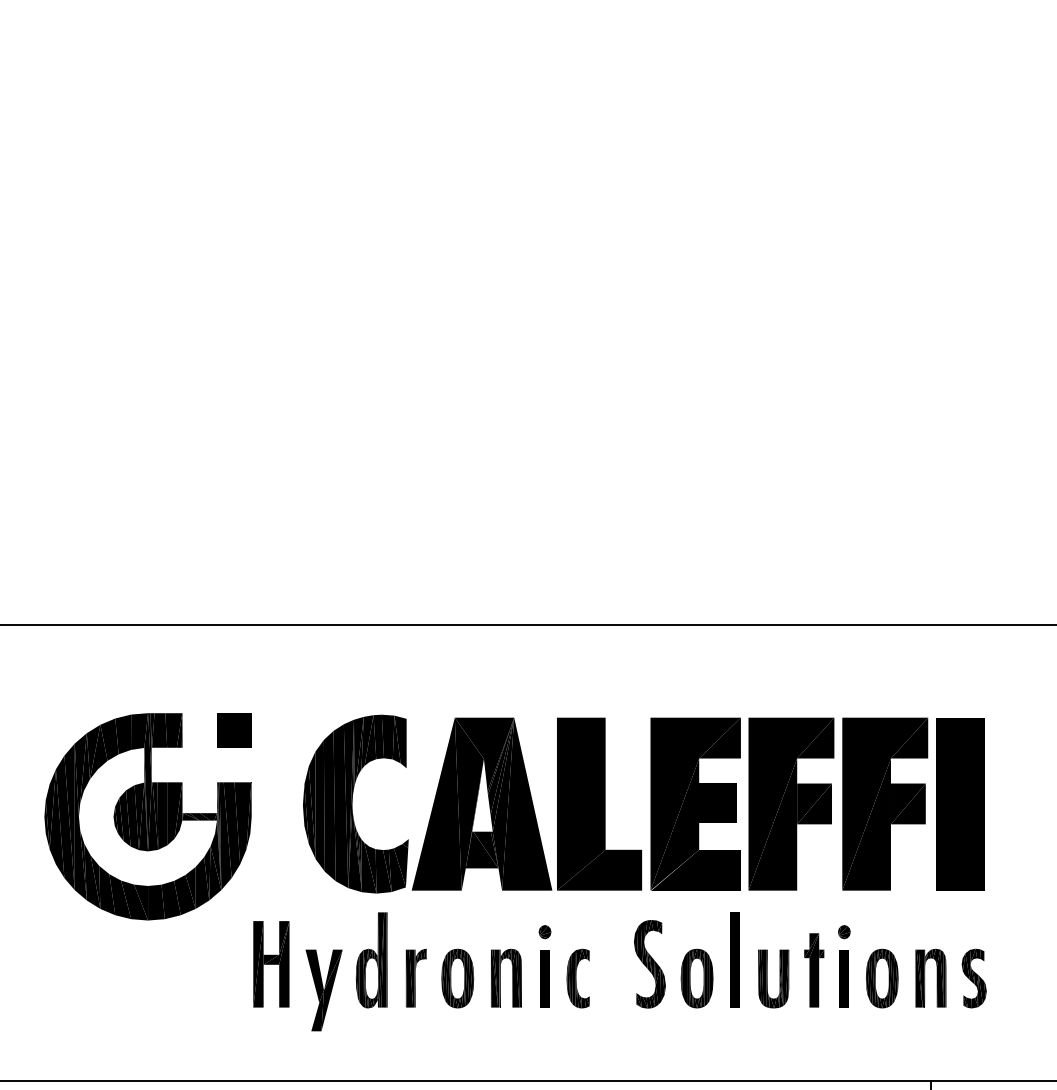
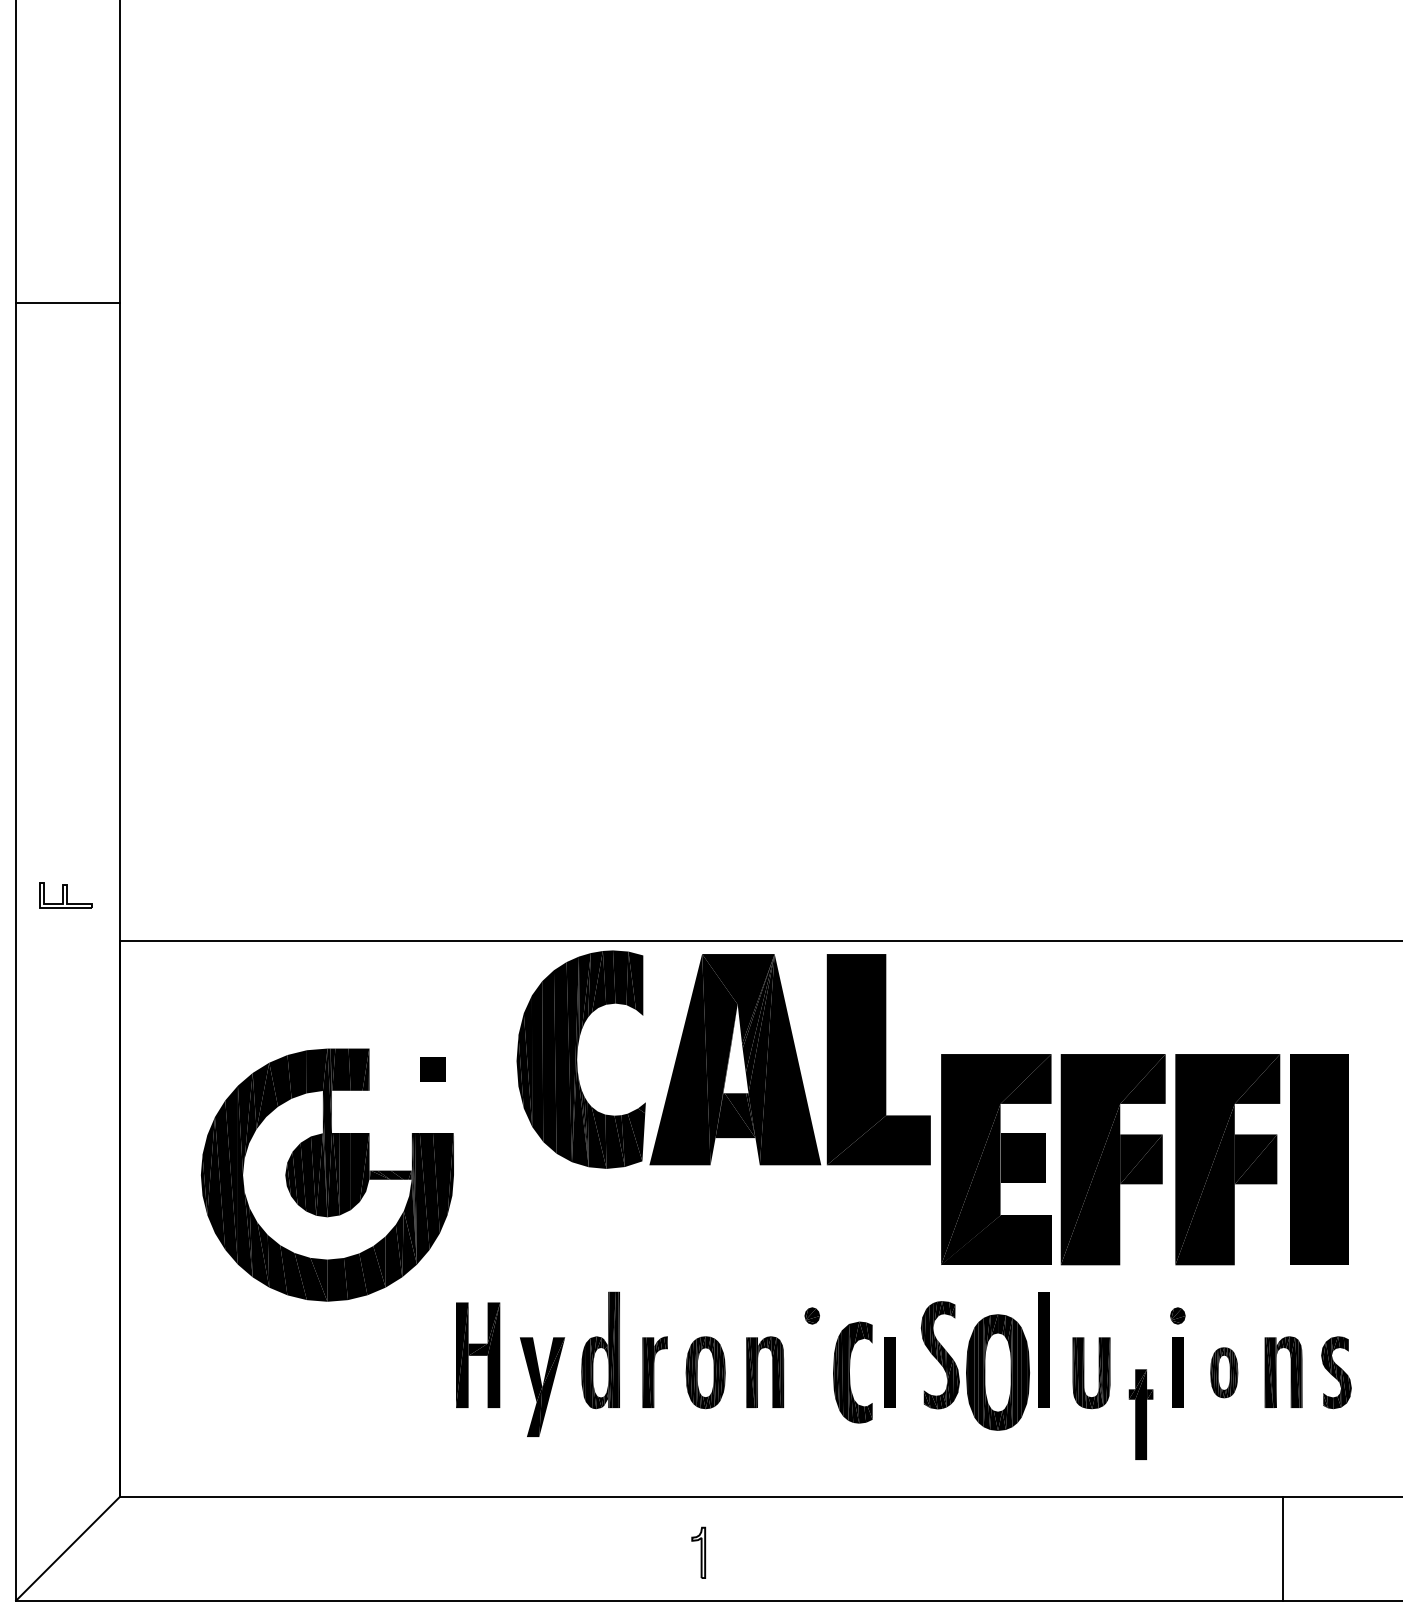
part: (234, 730) -> (432, 1069), size x0.6
part: (472, 804) -> (723, 1059), moved
part: (813, 970) -> (1140, 1414), moved
part: (544, 978) -> (889, 1372), moved
part: (577, 978) -> (852, 1372), size x1.4
part: (696, 978) -> (997, 1372), size x1.6
part: (882, 978) -> (1224, 1372), size x0.7

